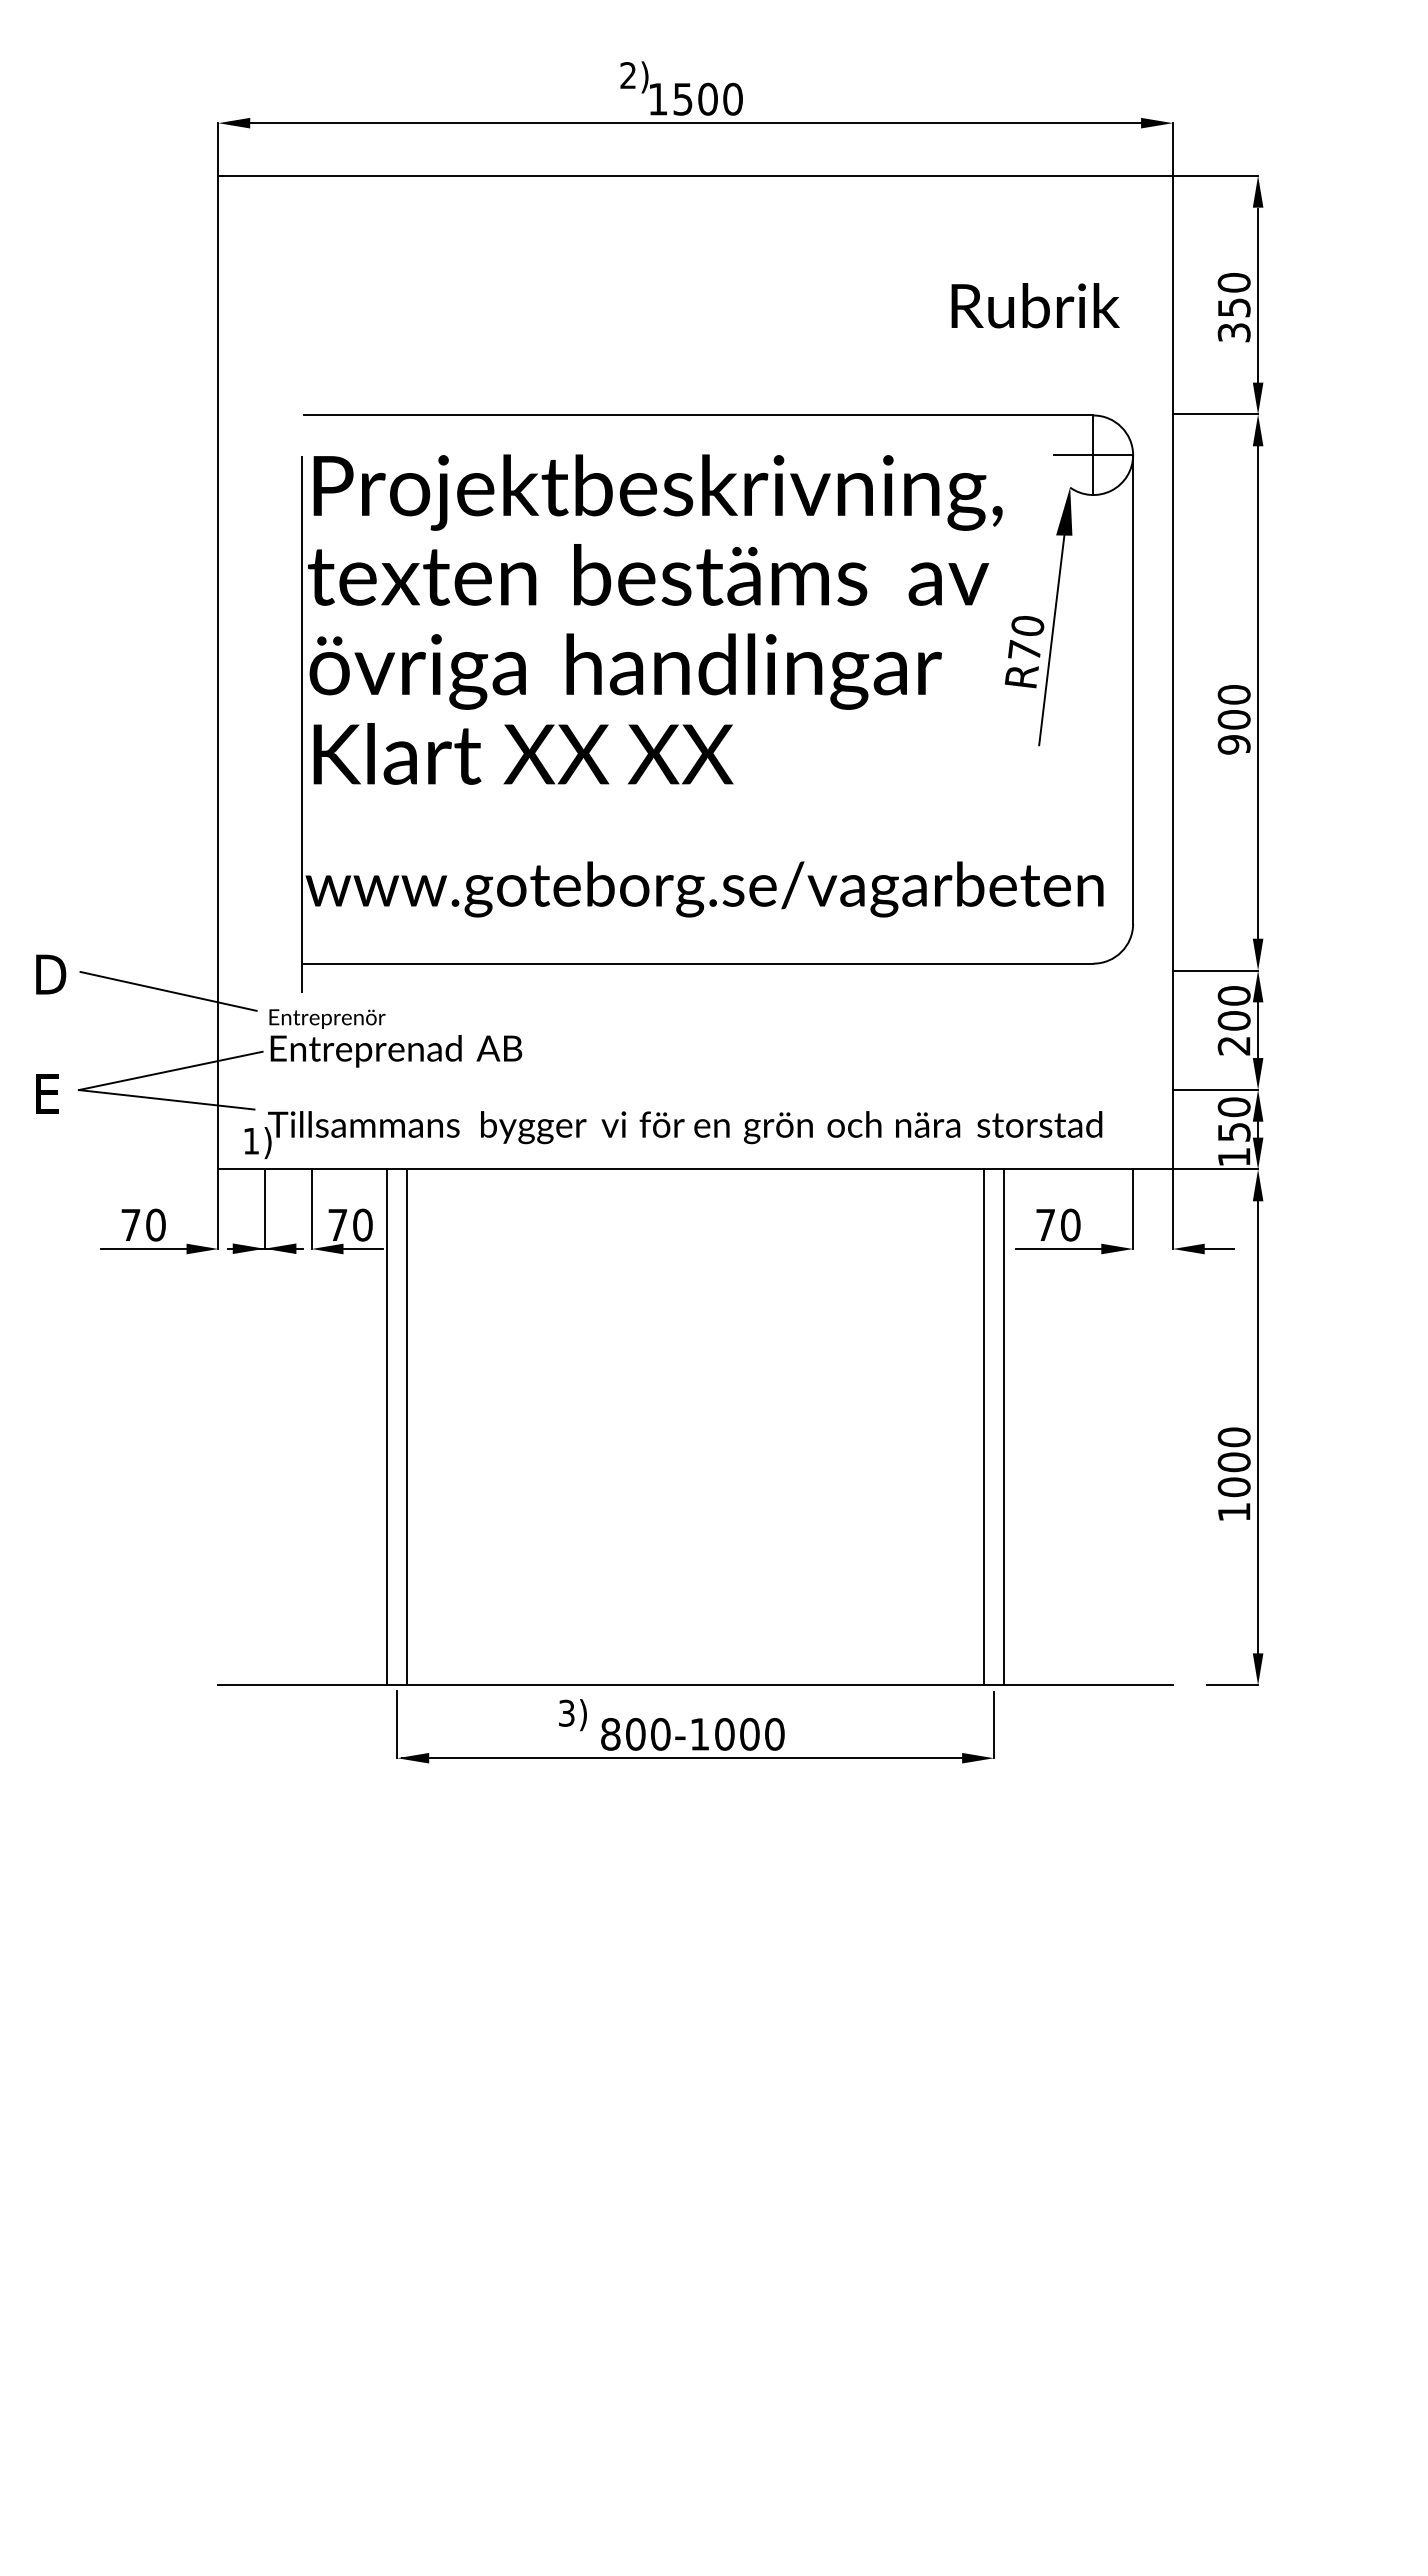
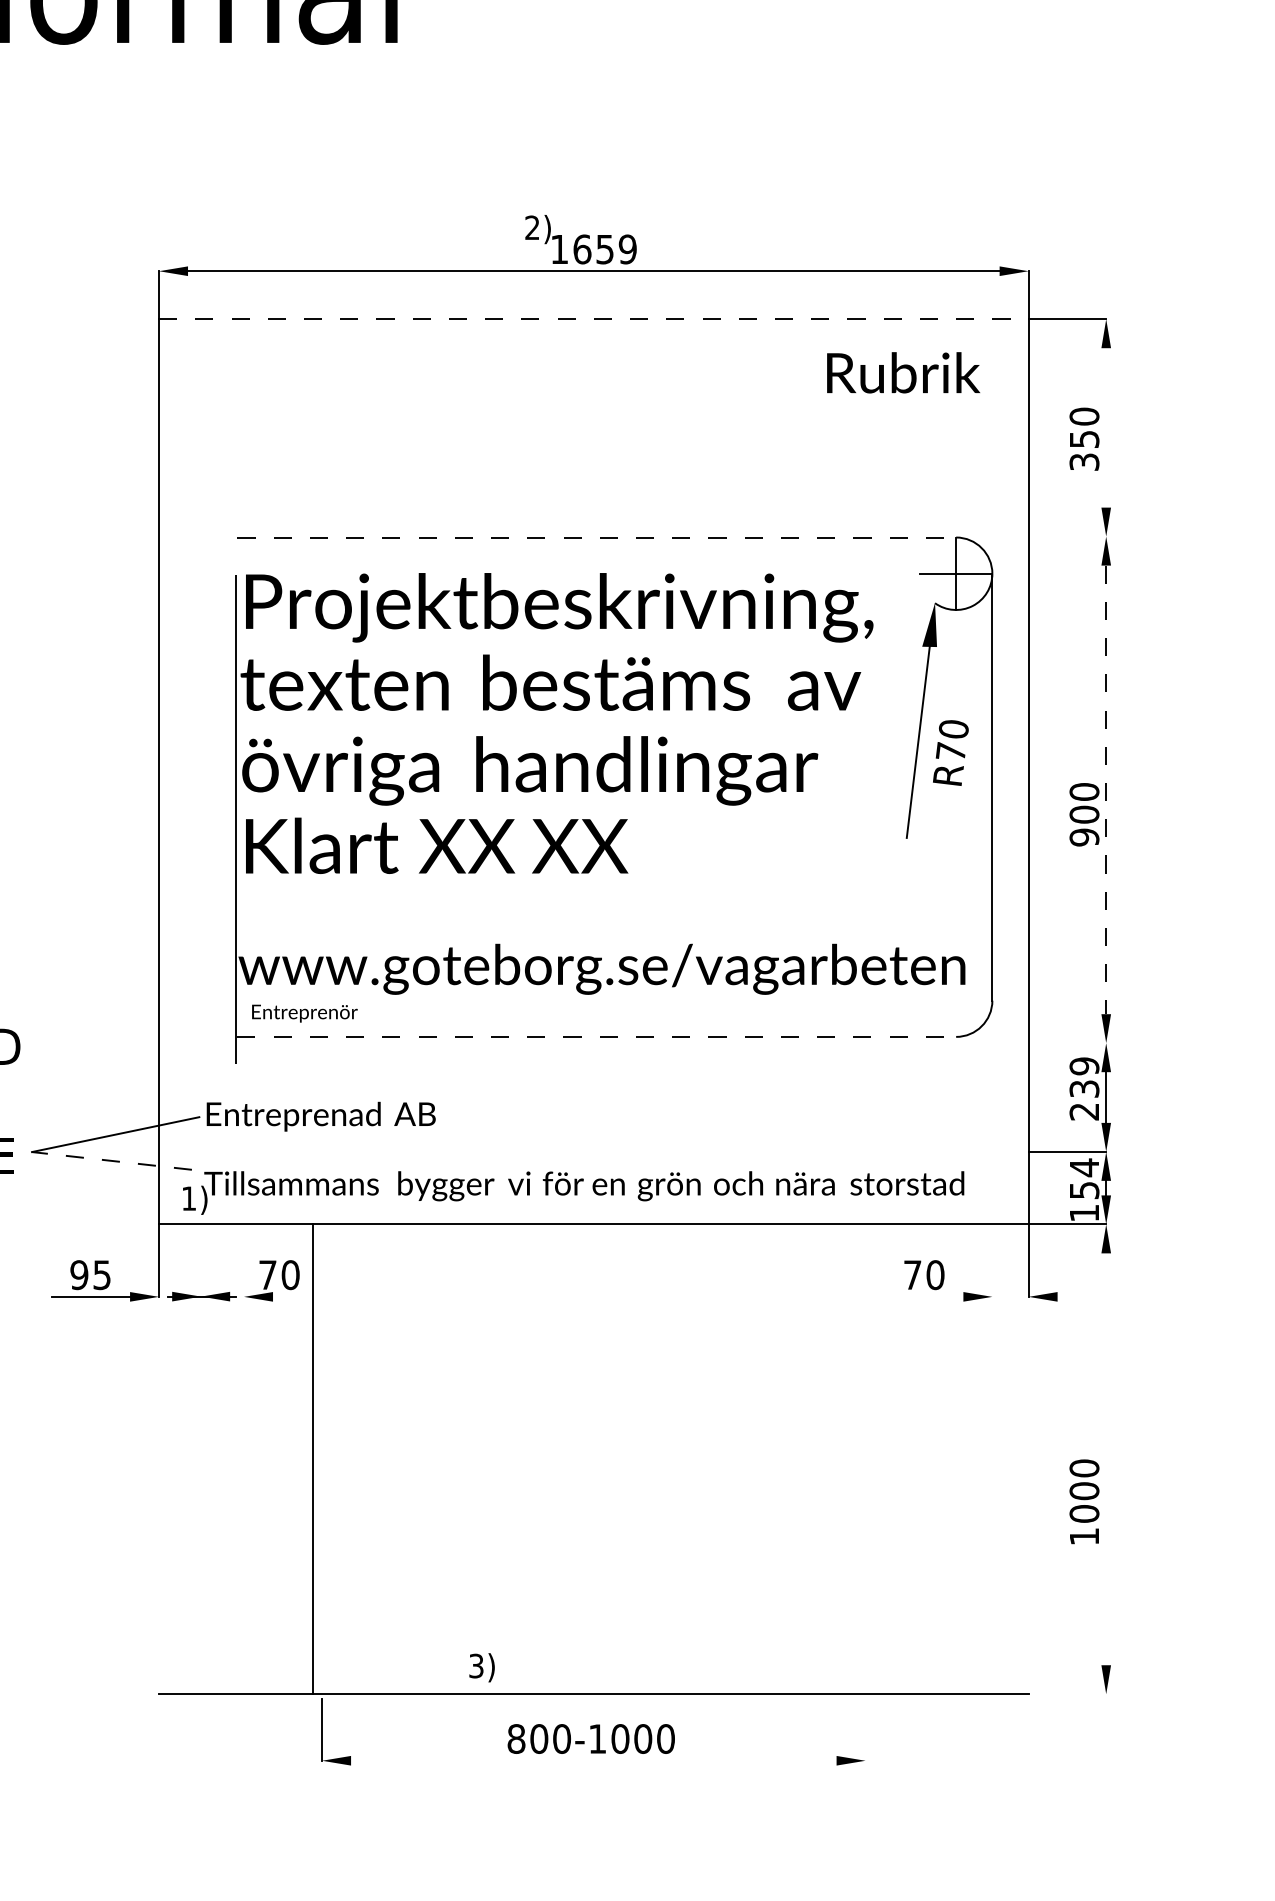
text: (707, 98) -> (604, 248), 1500 -> 1659
line: (696, 175) -> (594, 318), solid -> dashed
line: (1258, 295) -> (1106, 428), removed
text: (1035, 305) -> (903, 372), moved
line: (1215, 414) -> (1067, 536), removed
line: (699, 415) -> (597, 537), solid -> dashed
text: (1024, 652) -> (950, 753), moved
line: (1258, 693) -> (1106, 790), solid -> dashed
line: (699, 963) -> (597, 1036), solid -> dashed
line: (1215, 970) -> (1067, 1043), removed
line: (168, 990) -> (113, 1061), removed
text: (1233, 1008) -> (1083, 1077), 200 -> 239
text: (327, 1018) -> (304, 1013), moved
line: (166, 1099) -> (111, 1160), solid -> dashed
text: (1233, 1107) -> (1083, 1167), 150 -> 154
line: (264, 1208) -> (201, 1259), removed
line: (311, 1209) -> (243, 1260), removed
line: (1133, 1209) -> (992, 1260), removed
text: (143, 1224) -> (90, 1274), 70 -> 95
line: (362, 1249) -> (290, 1297), removed
line: (1058, 1249) -> (924, 1297), removed
line: (1219, 1249) -> (1071, 1297), removed
line: (407, 1427) -> (331, 1459), removed
line: (983, 1427) -> (856, 1459), removed
line: (1003, 1427) -> (874, 1459), removed
line: (1258, 1427) -> (1106, 1459), removed
line: (1232, 1685) -> (1082, 1694), removed
text: (572, 1715) -> (481, 1668), moved
line: (993, 1724) -> (865, 1730), removed
line: (692, 1758) -> (590, 1761), removed

